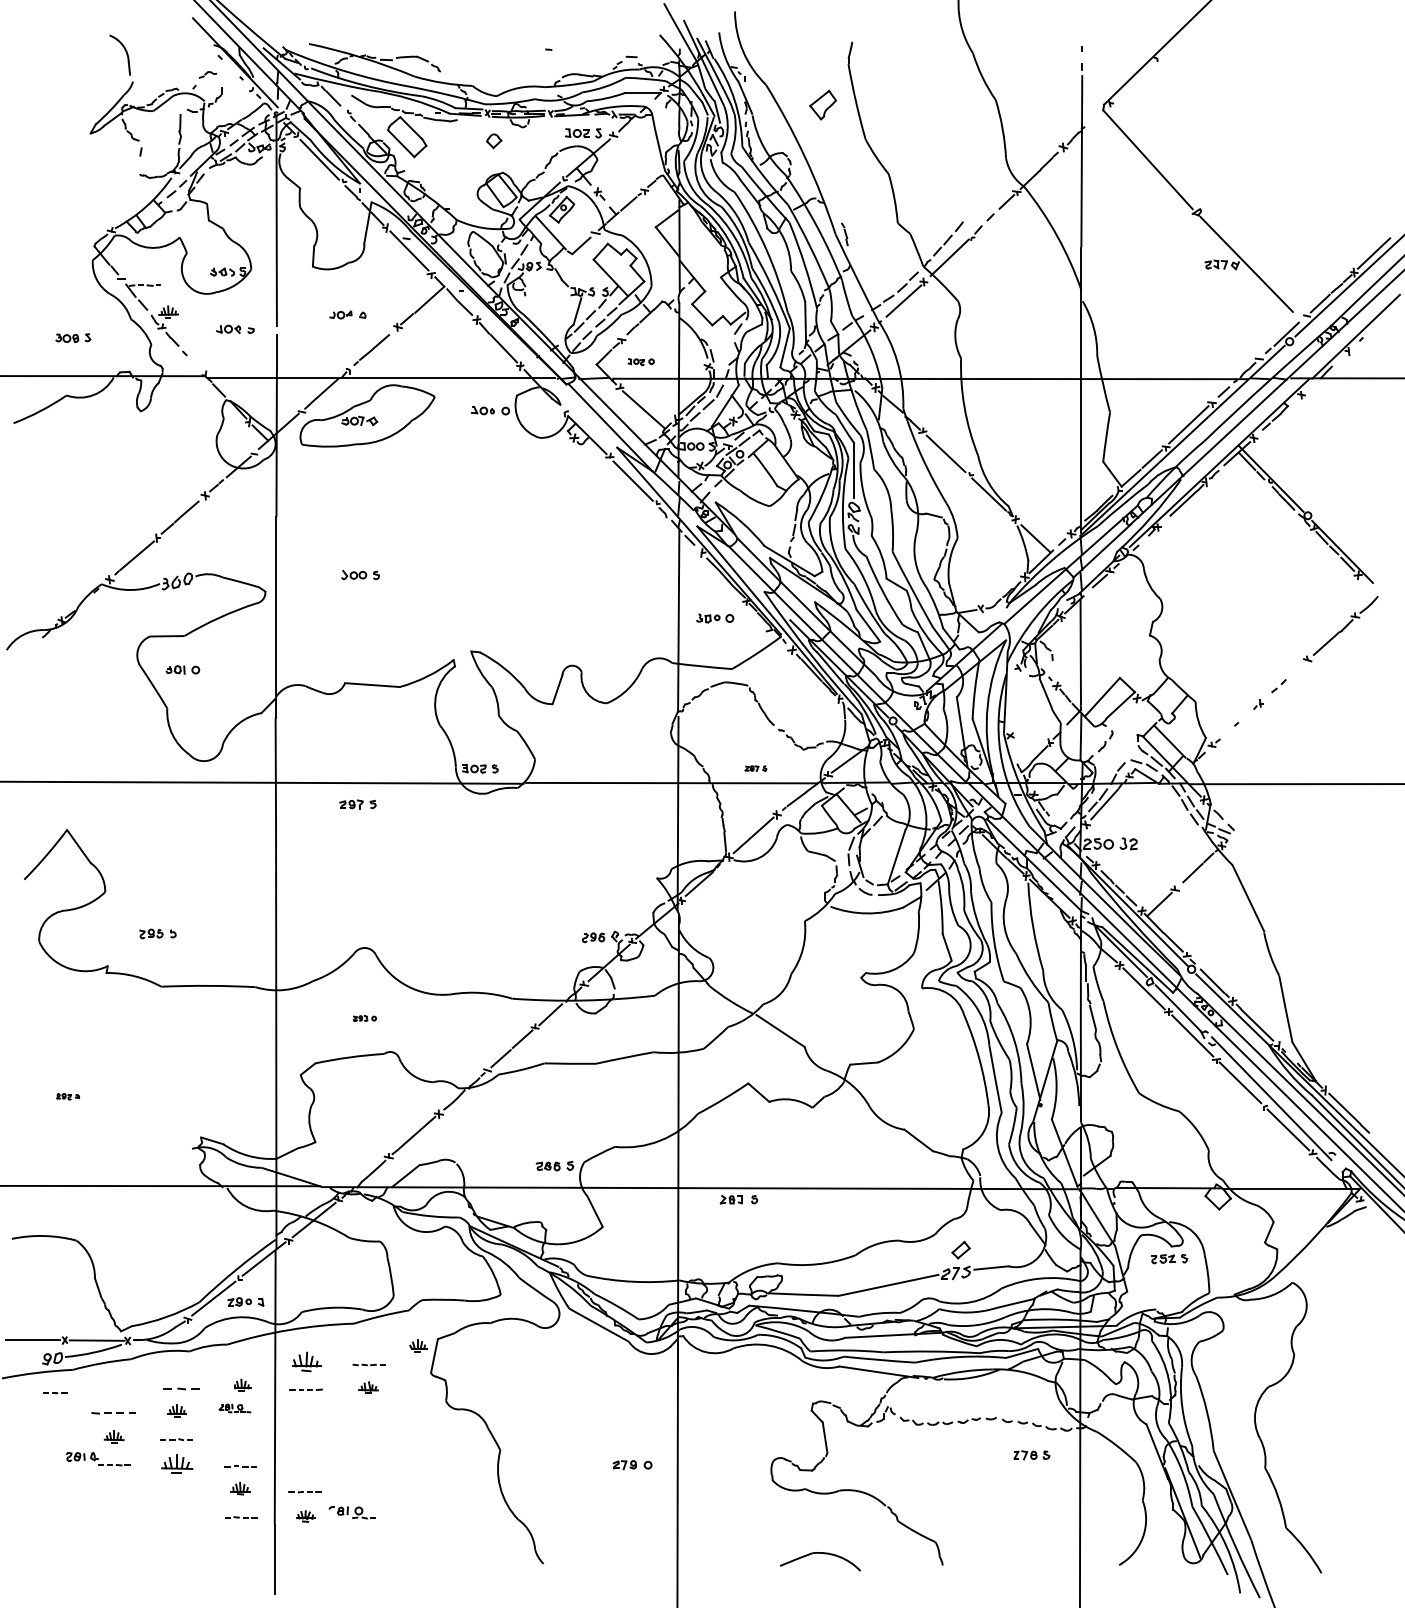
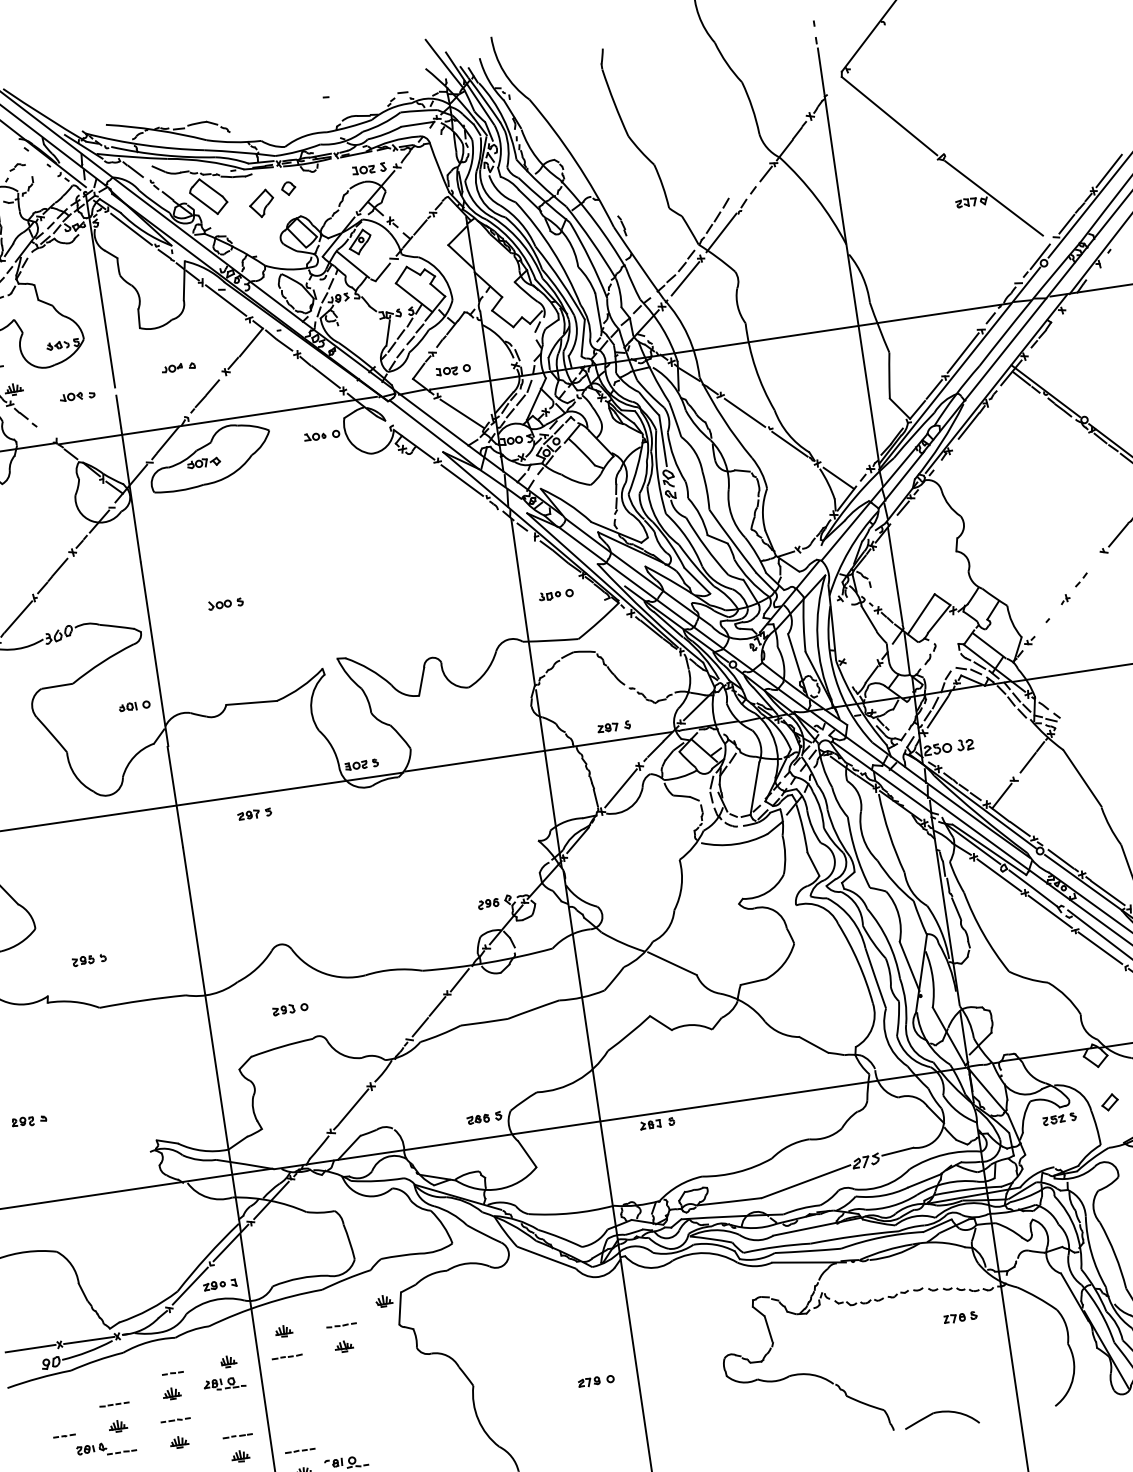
part: (823, 104) -> (262, 203), moved
part: (641, 361) -> (453, 369), size x1.43
part: (182, 669) -> (134, 705), moved
part: (755, 768) -> (613, 726), size x1.67
part: (364, 1018) -> (289, 1009), size x1.67
part: (68, 1096) -> (29, 1120), size x1.67
part: (960, 1249) -> (1109, 1101), moved
part: (306, 1361) -> (283, 1330), size x0.62
part: (180, 1388) -> (172, 1372), size x0.62
part: (55, 1393) -> (64, 1436), moved
part: (234, 1408) -> (224, 1383), size x1.43
part: (113, 1413) -> (114, 1404), size x0.71
part: (176, 1463) -> (178, 1442), size x0.62
part: (820, 1553) -> (940, 1412), moved

